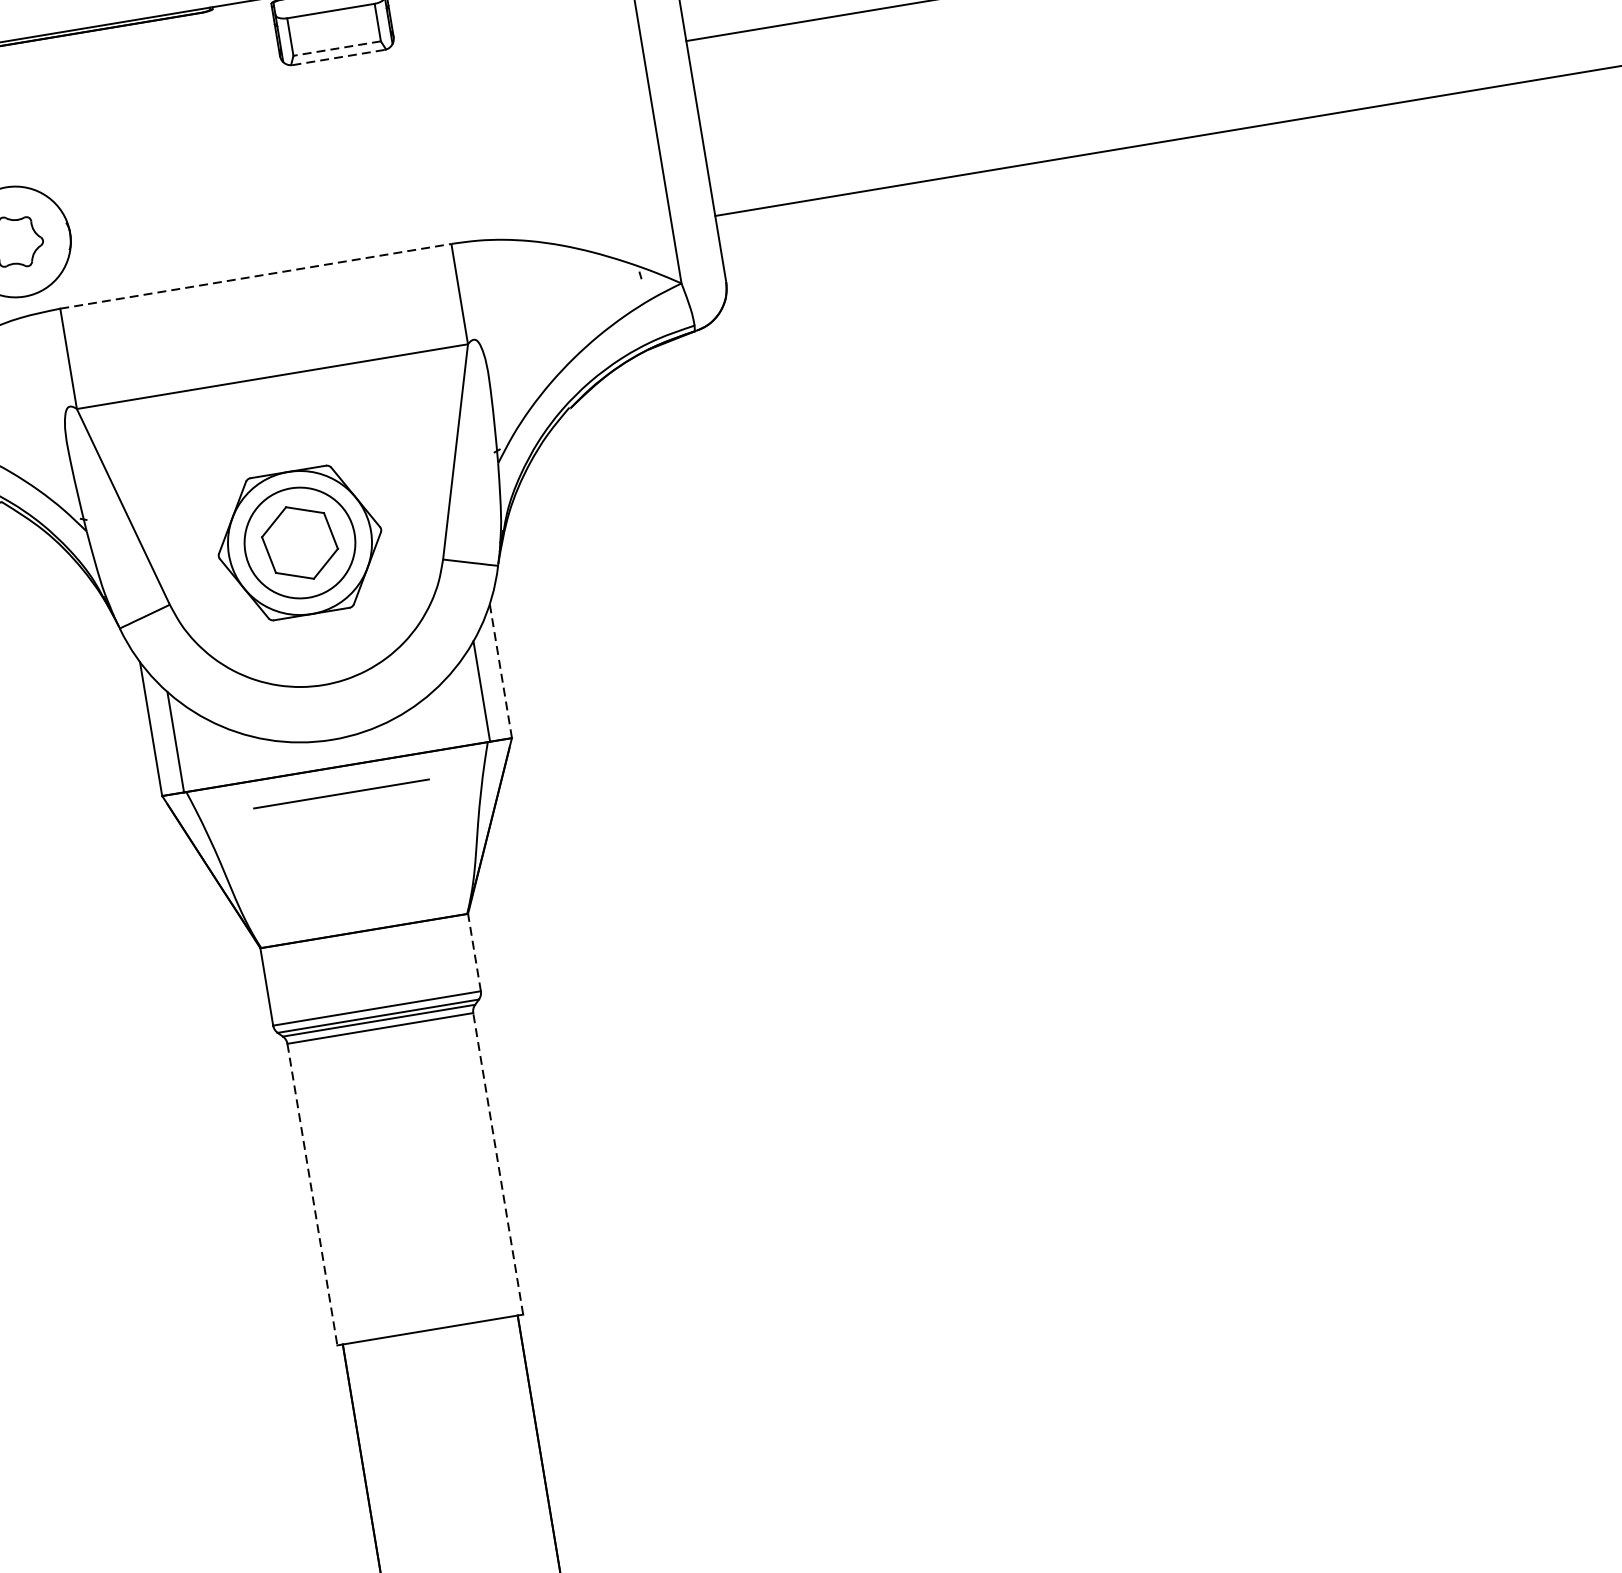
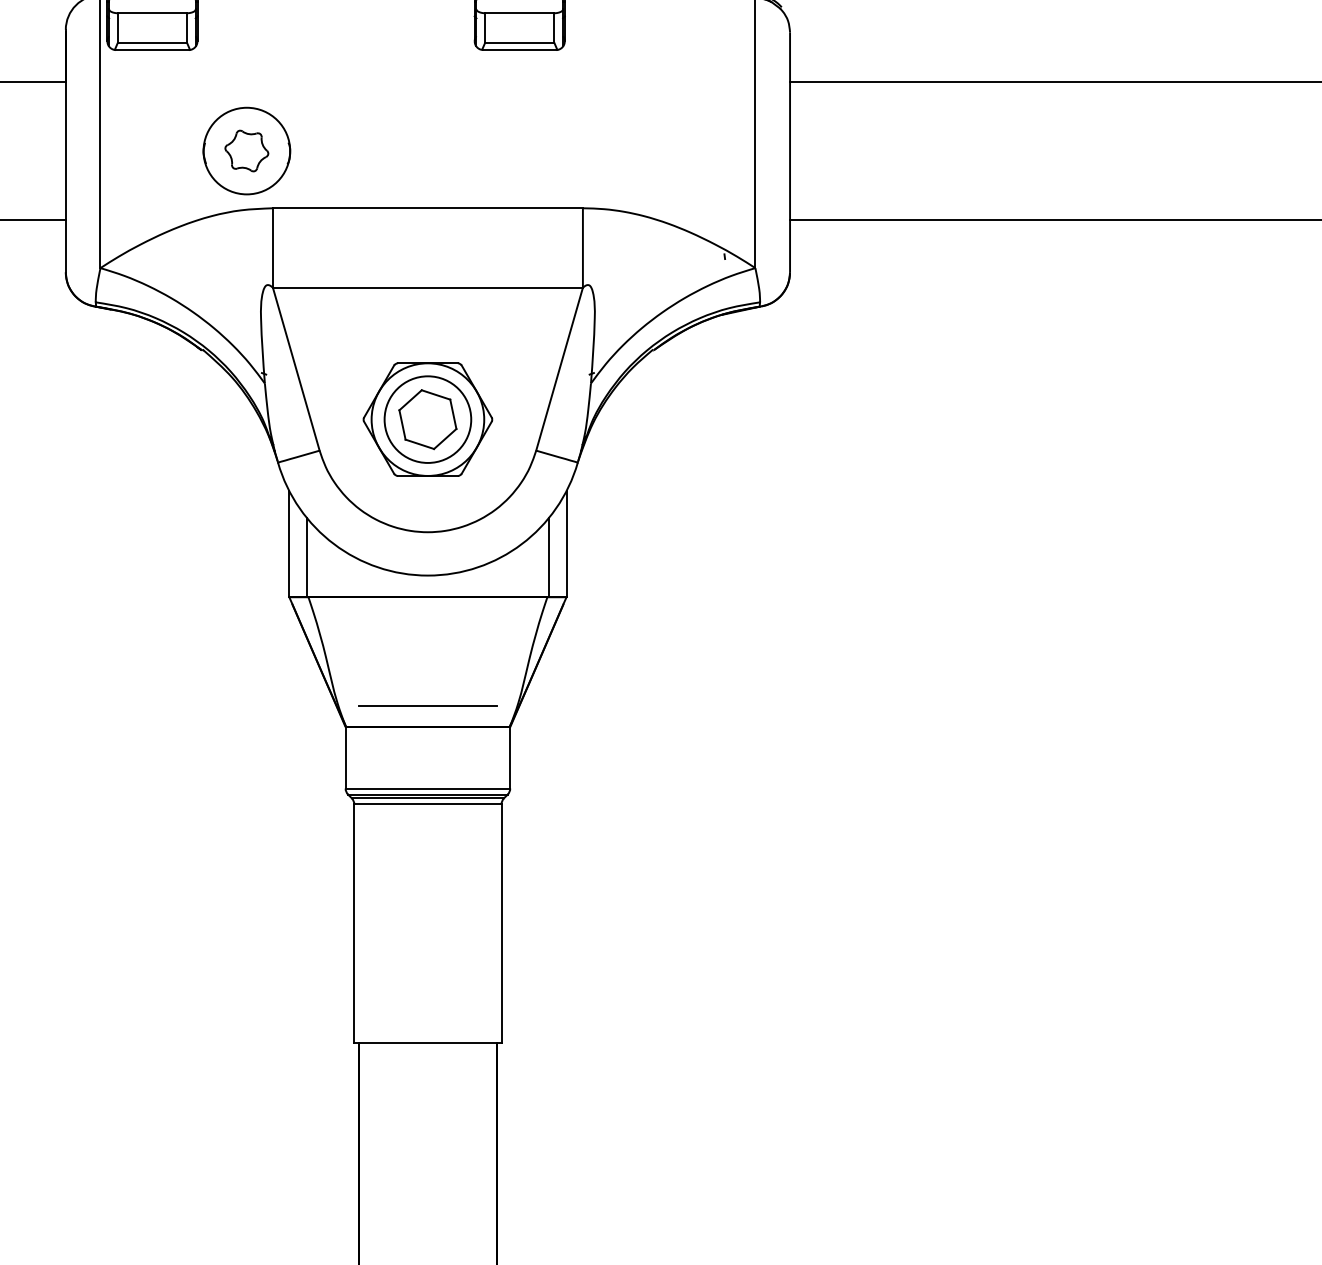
line: (336, 48) -> (519, 42), dashed -> solid
line: (338, 58) -> (519, 50), dashed -> solid
line: (255, 276) -> (427, 208), dashed -> solid
line: (500, 670) -> (566, 543), dashed -> solid
line: (340, 794) -> (427, 705), moved
line: (474, 952) -> (510, 757), dashed -> solid
line: (498, 1163) -> (501, 923), dashed -> solid
line: (312, 1194) -> (354, 923), dashed -> solid

